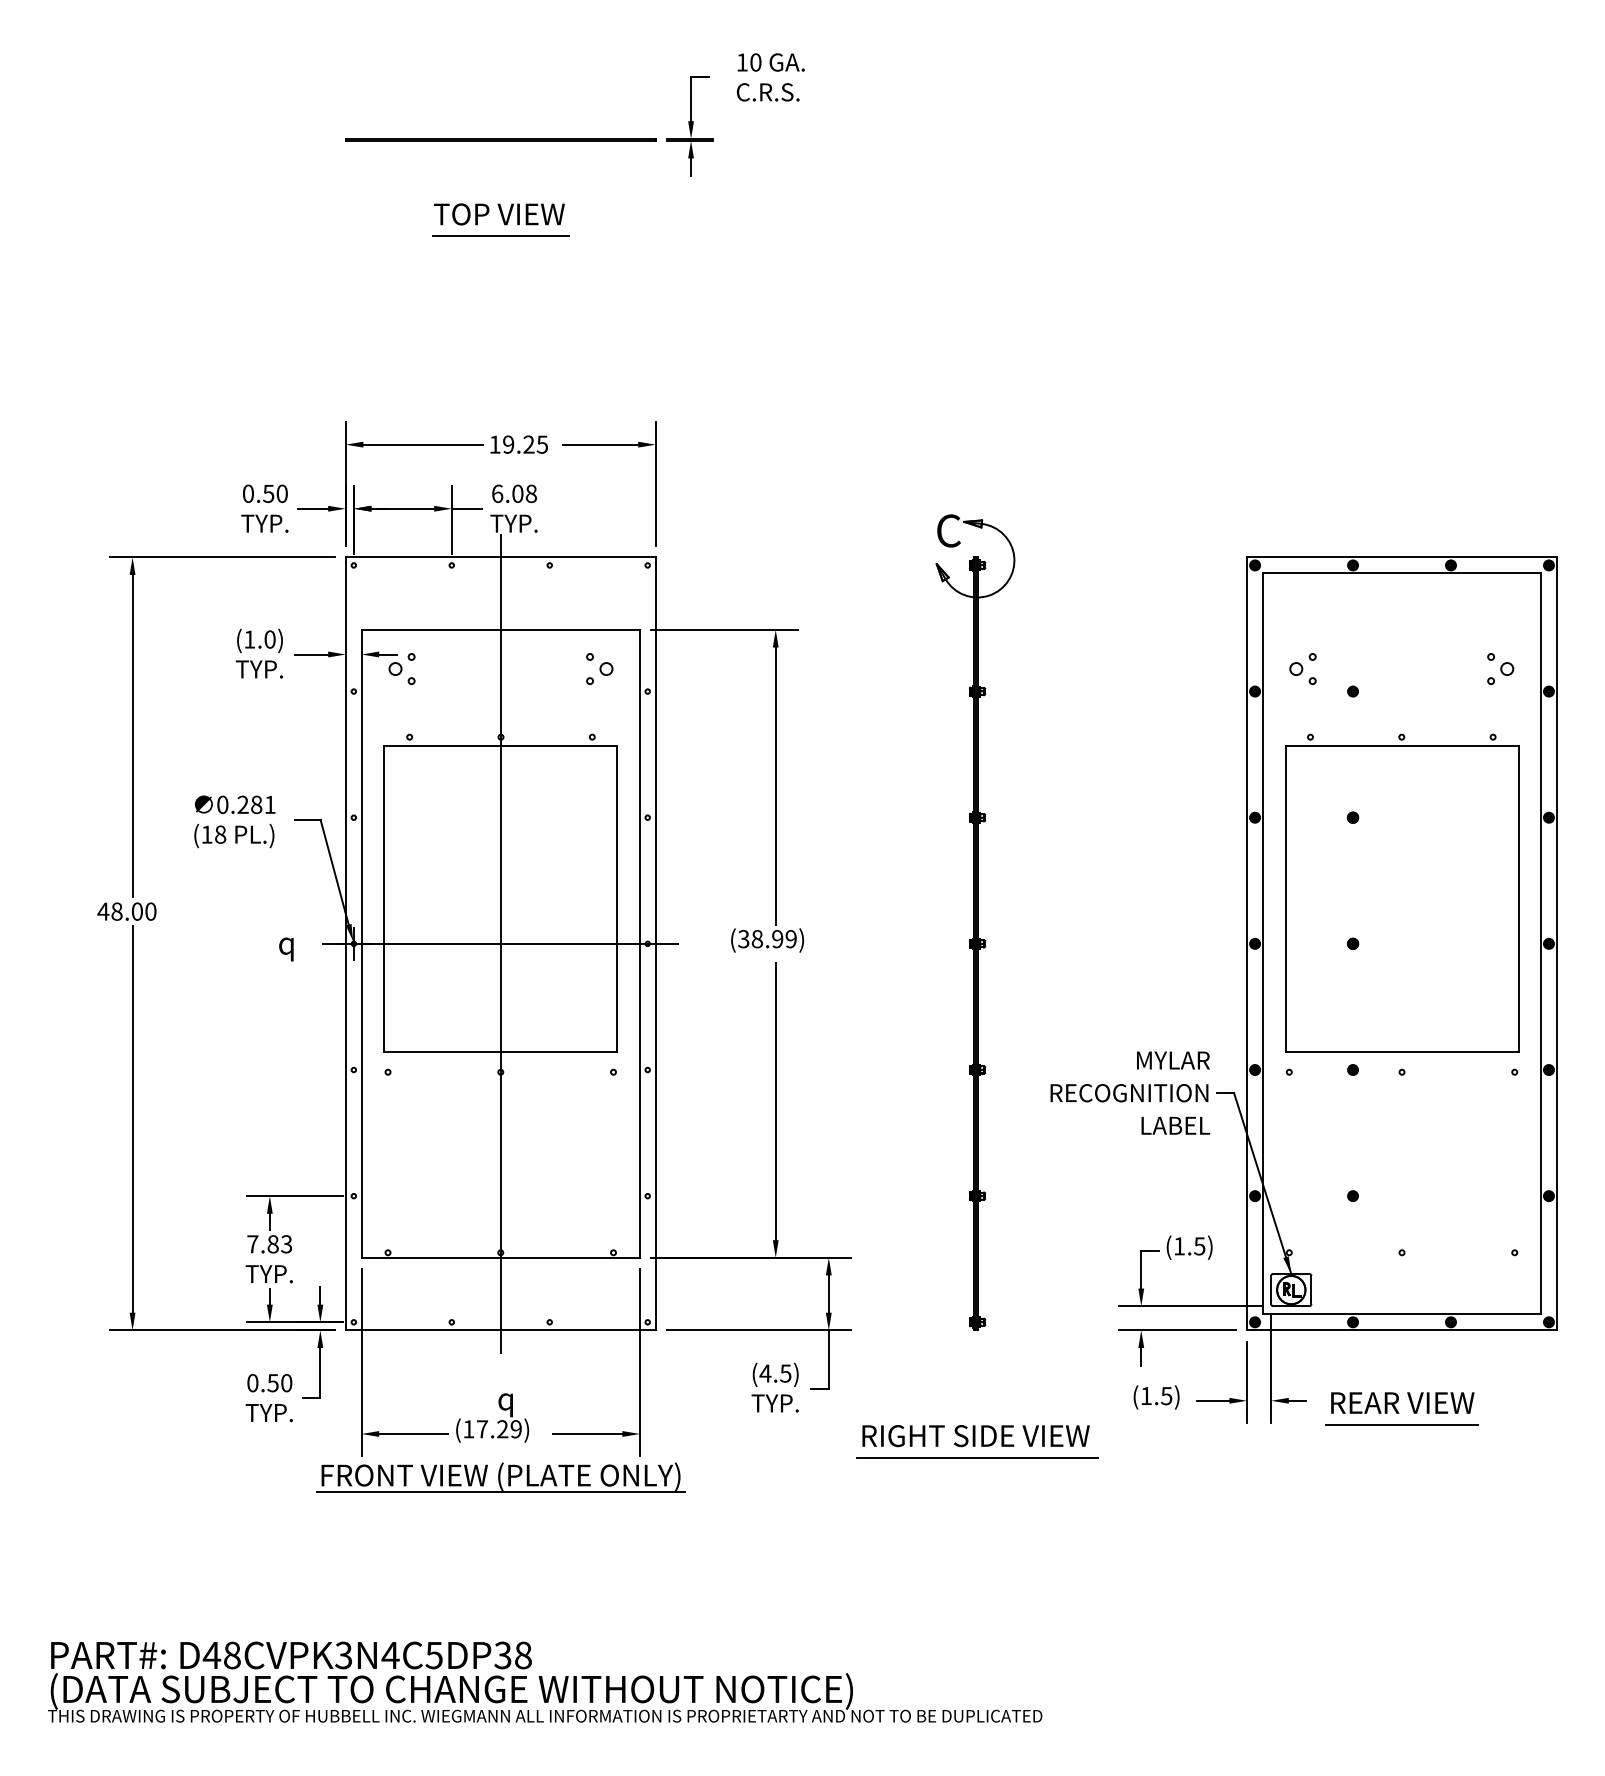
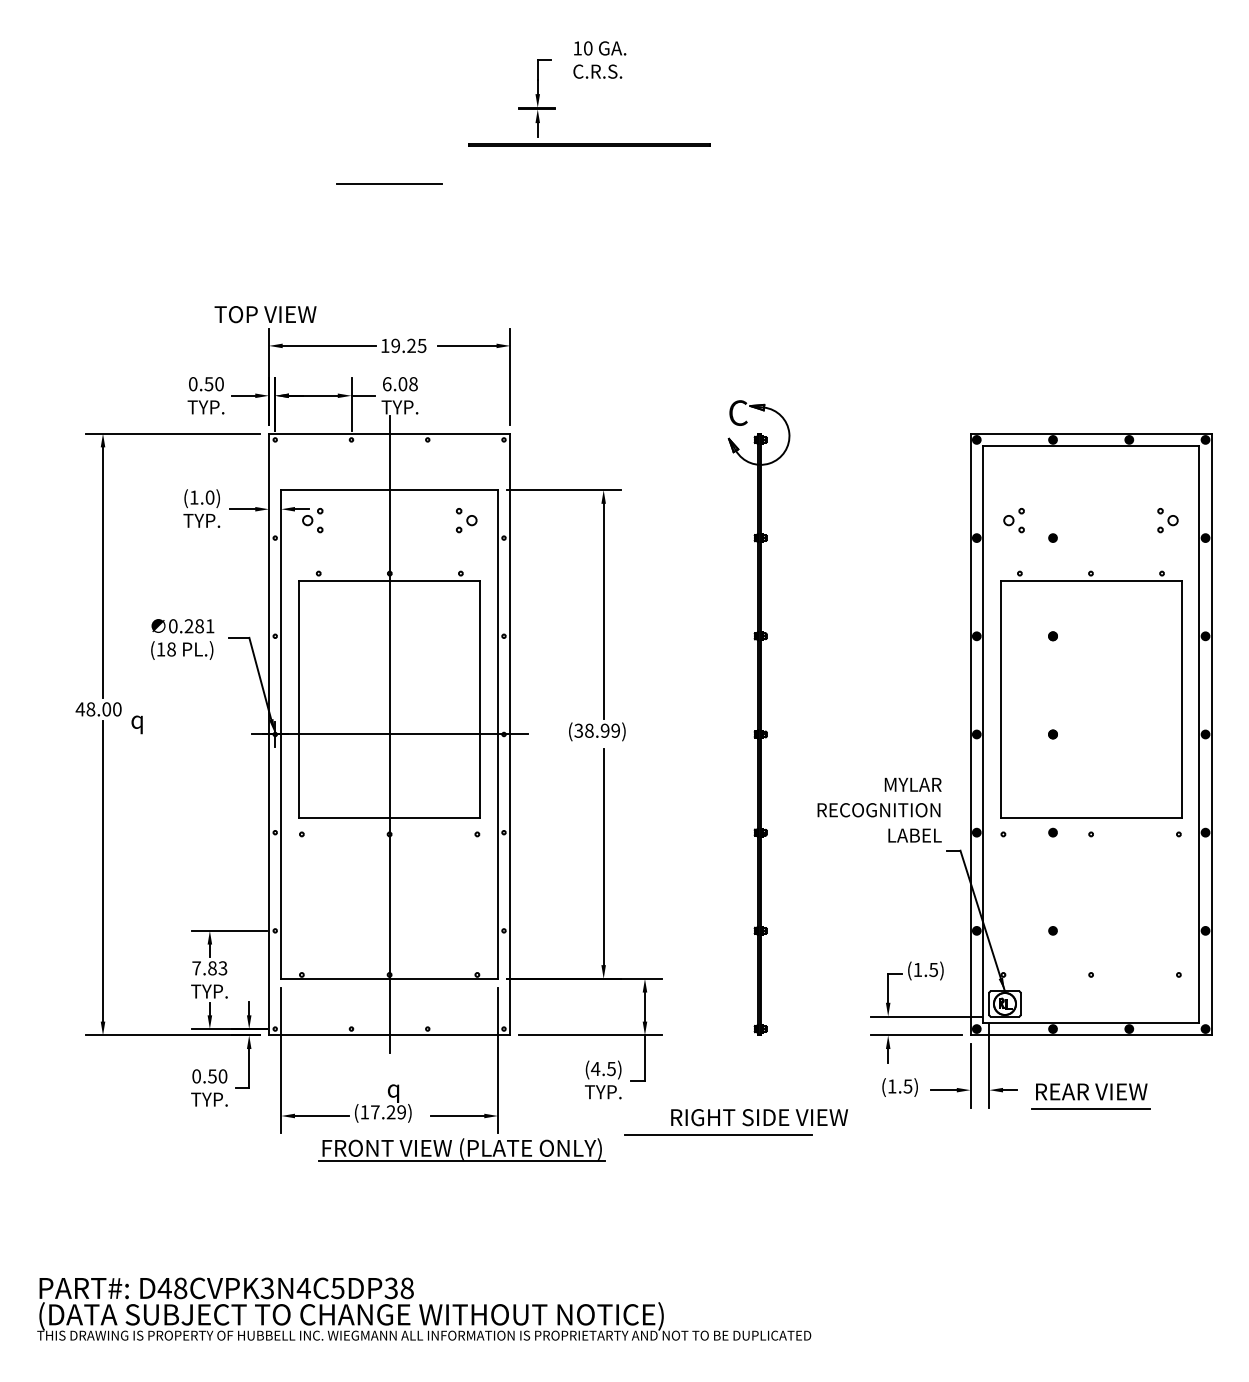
line: (500, 139) -> (589, 144), moved
text: (499, 214) -> (265, 314), moved
text: (286, 949) -> (137, 724), moved
text: (1130, 1092) -> (879, 809), moved
line: (977, 1457) -> (718, 1134), moved
part: (500, 1477) -> (461, 1149), moved

